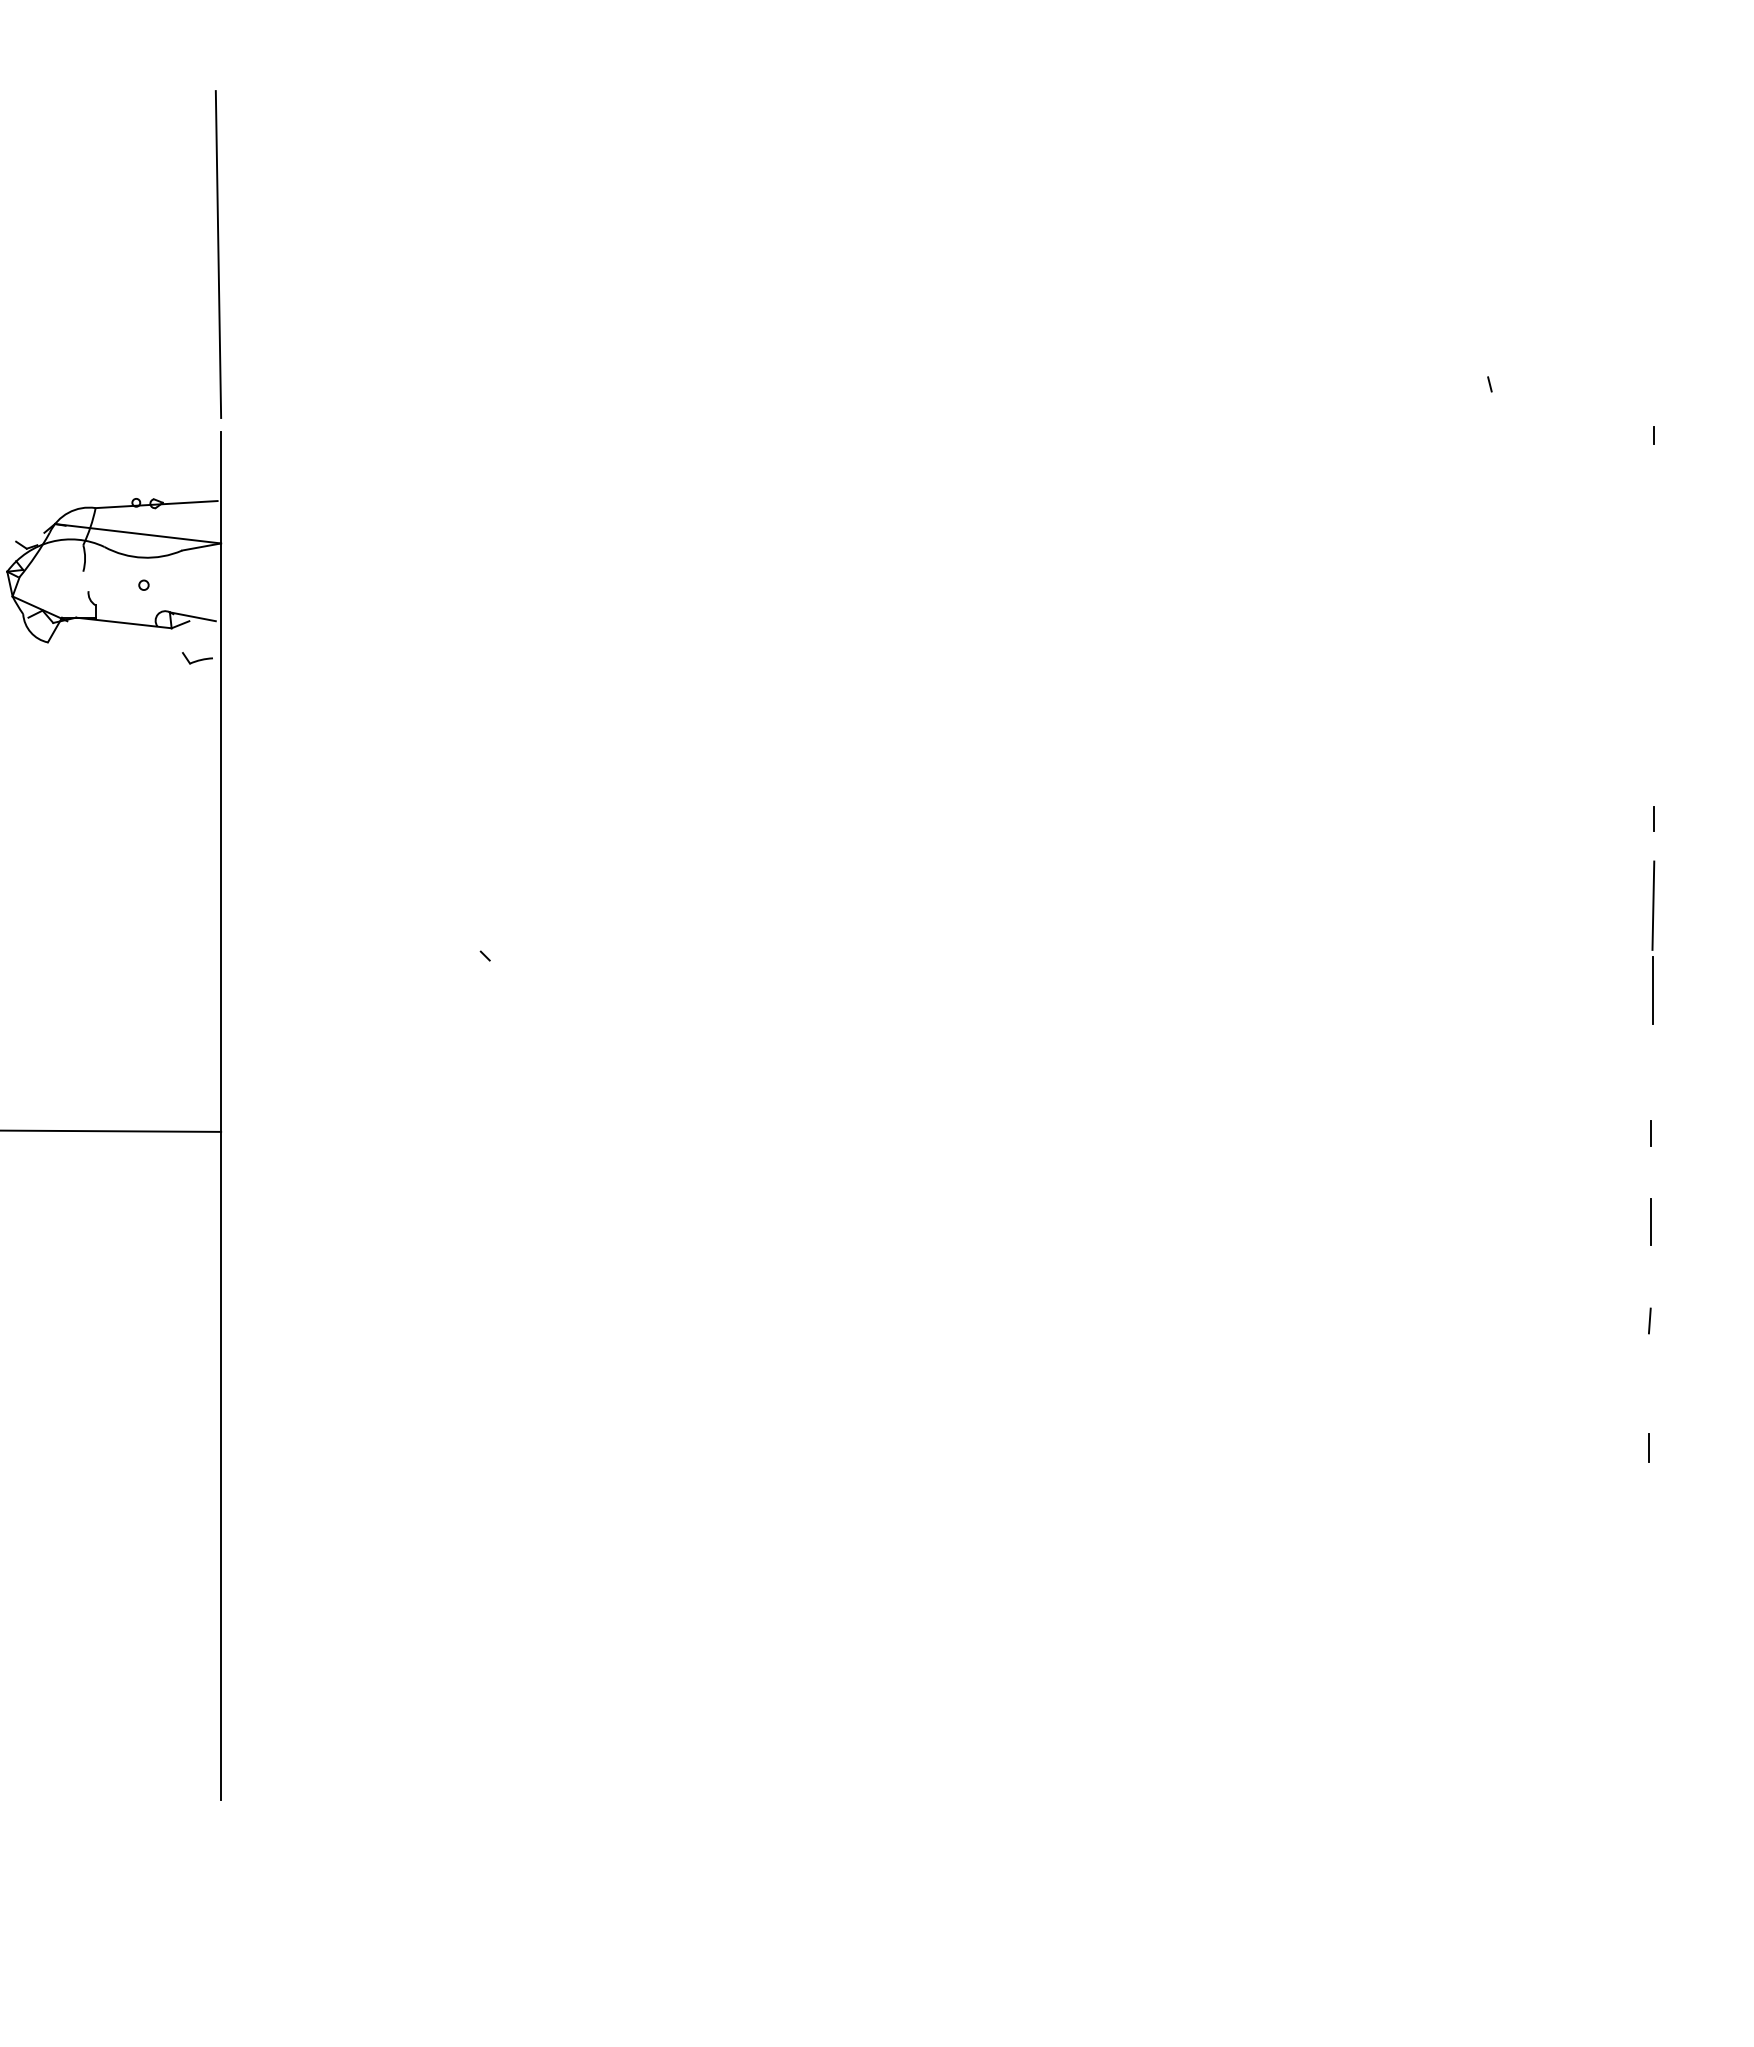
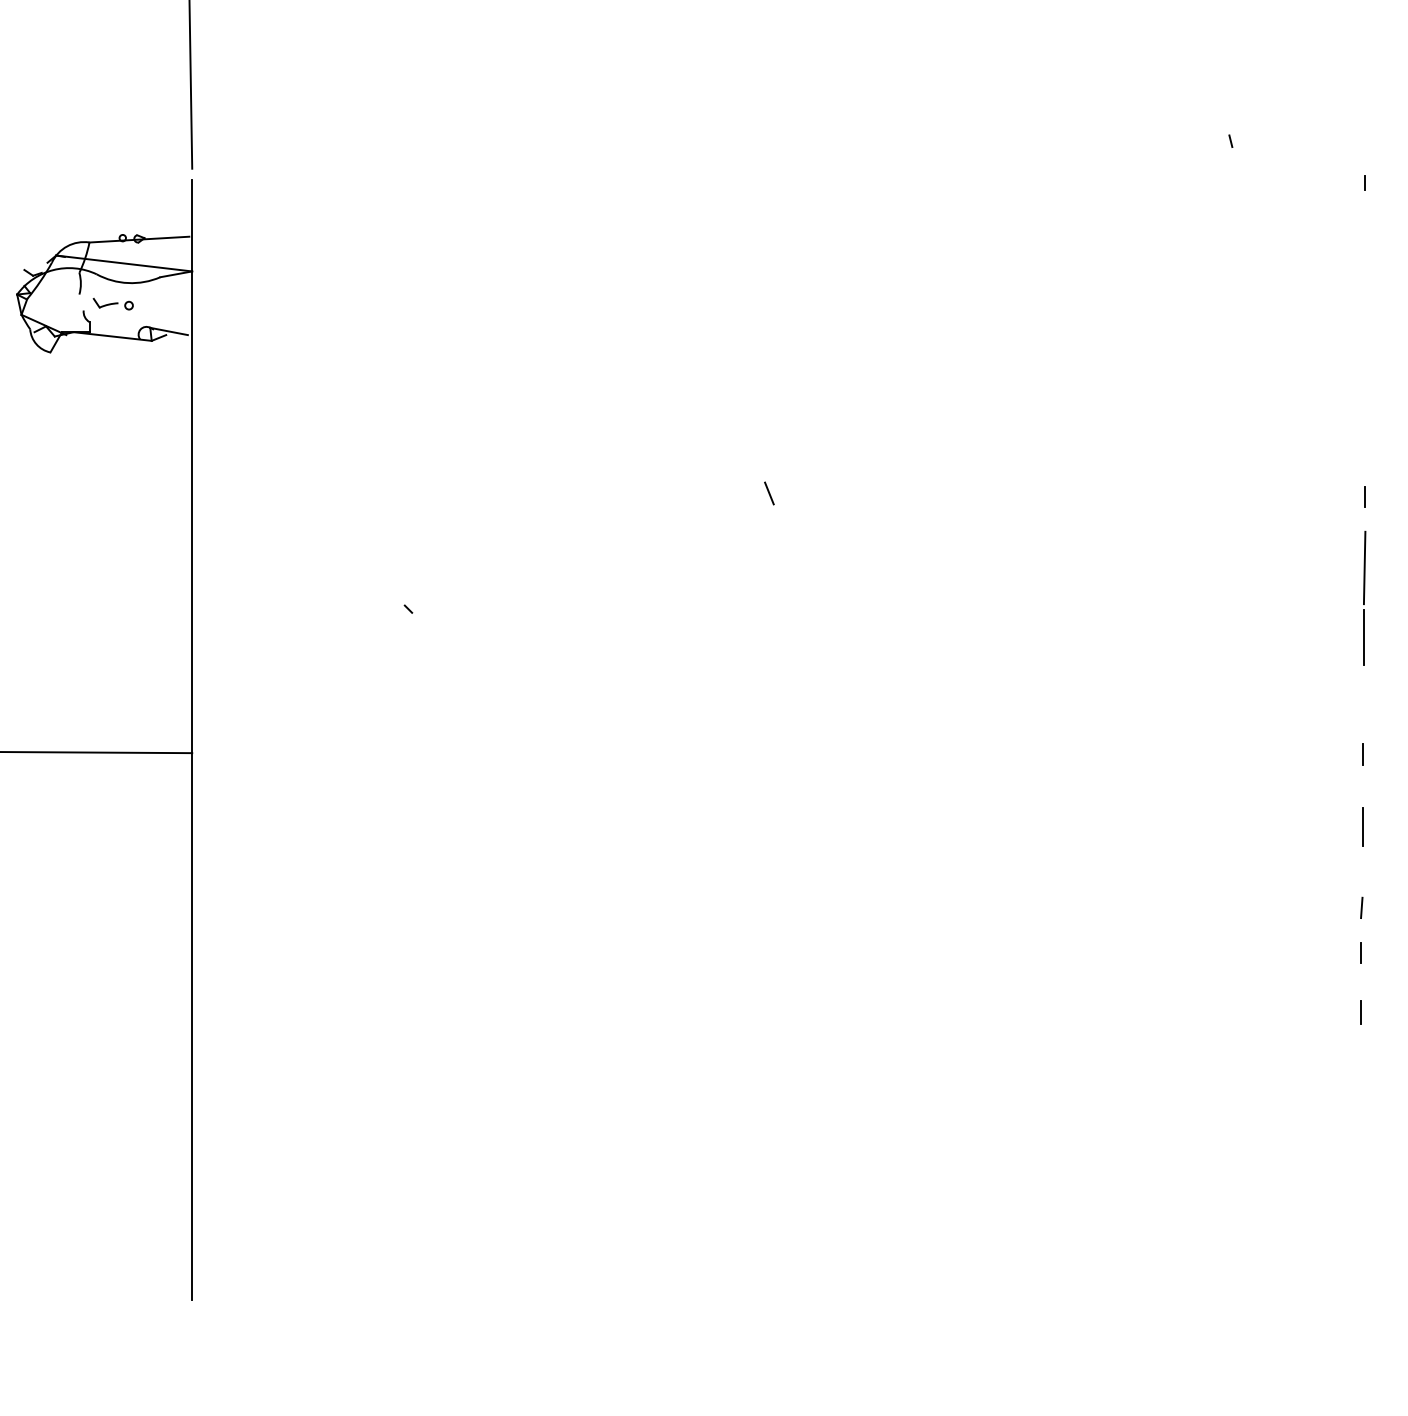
part: (197, 658) -> (105, 303), moved
line: (926, 814) -> (769, 493), added
line: (1648, 1375) -> (1360, 952), added

